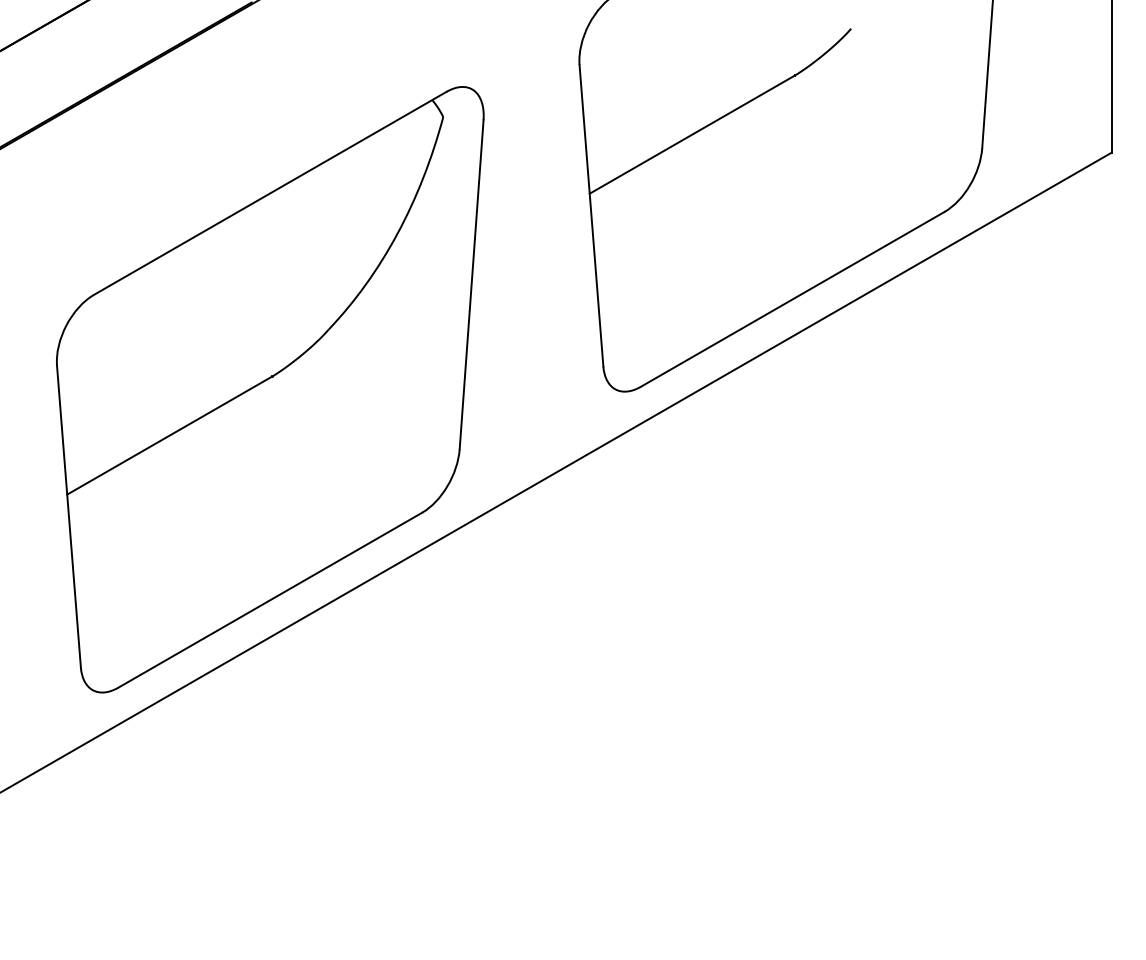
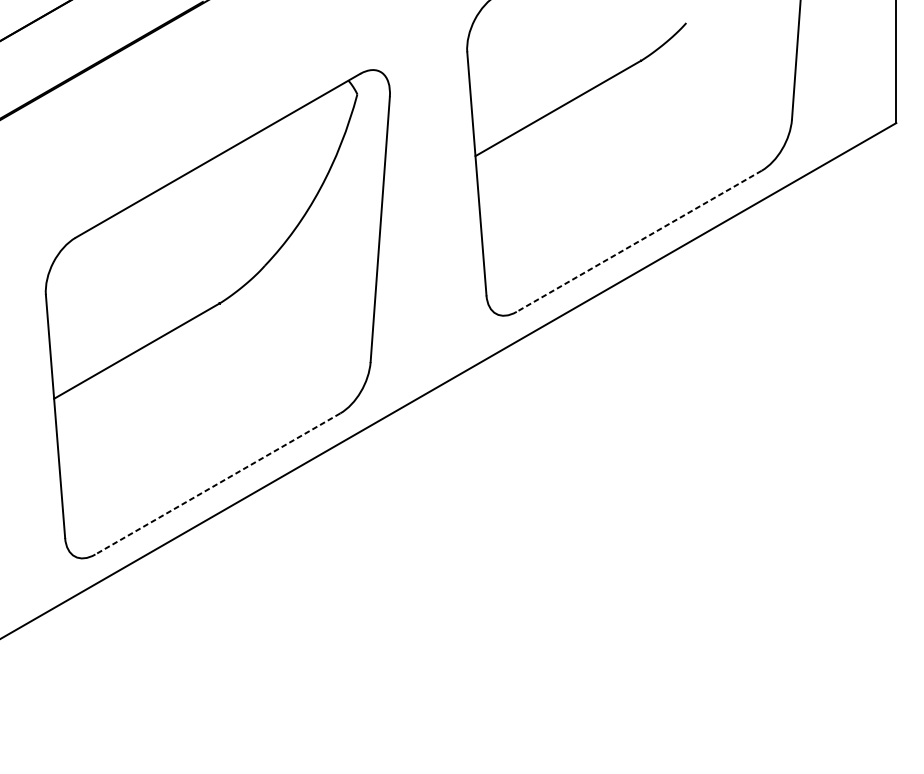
line: (792, 299) -> (639, 241), solid -> dashed
line: (269, 600) -> (217, 484), solid -> dashed

